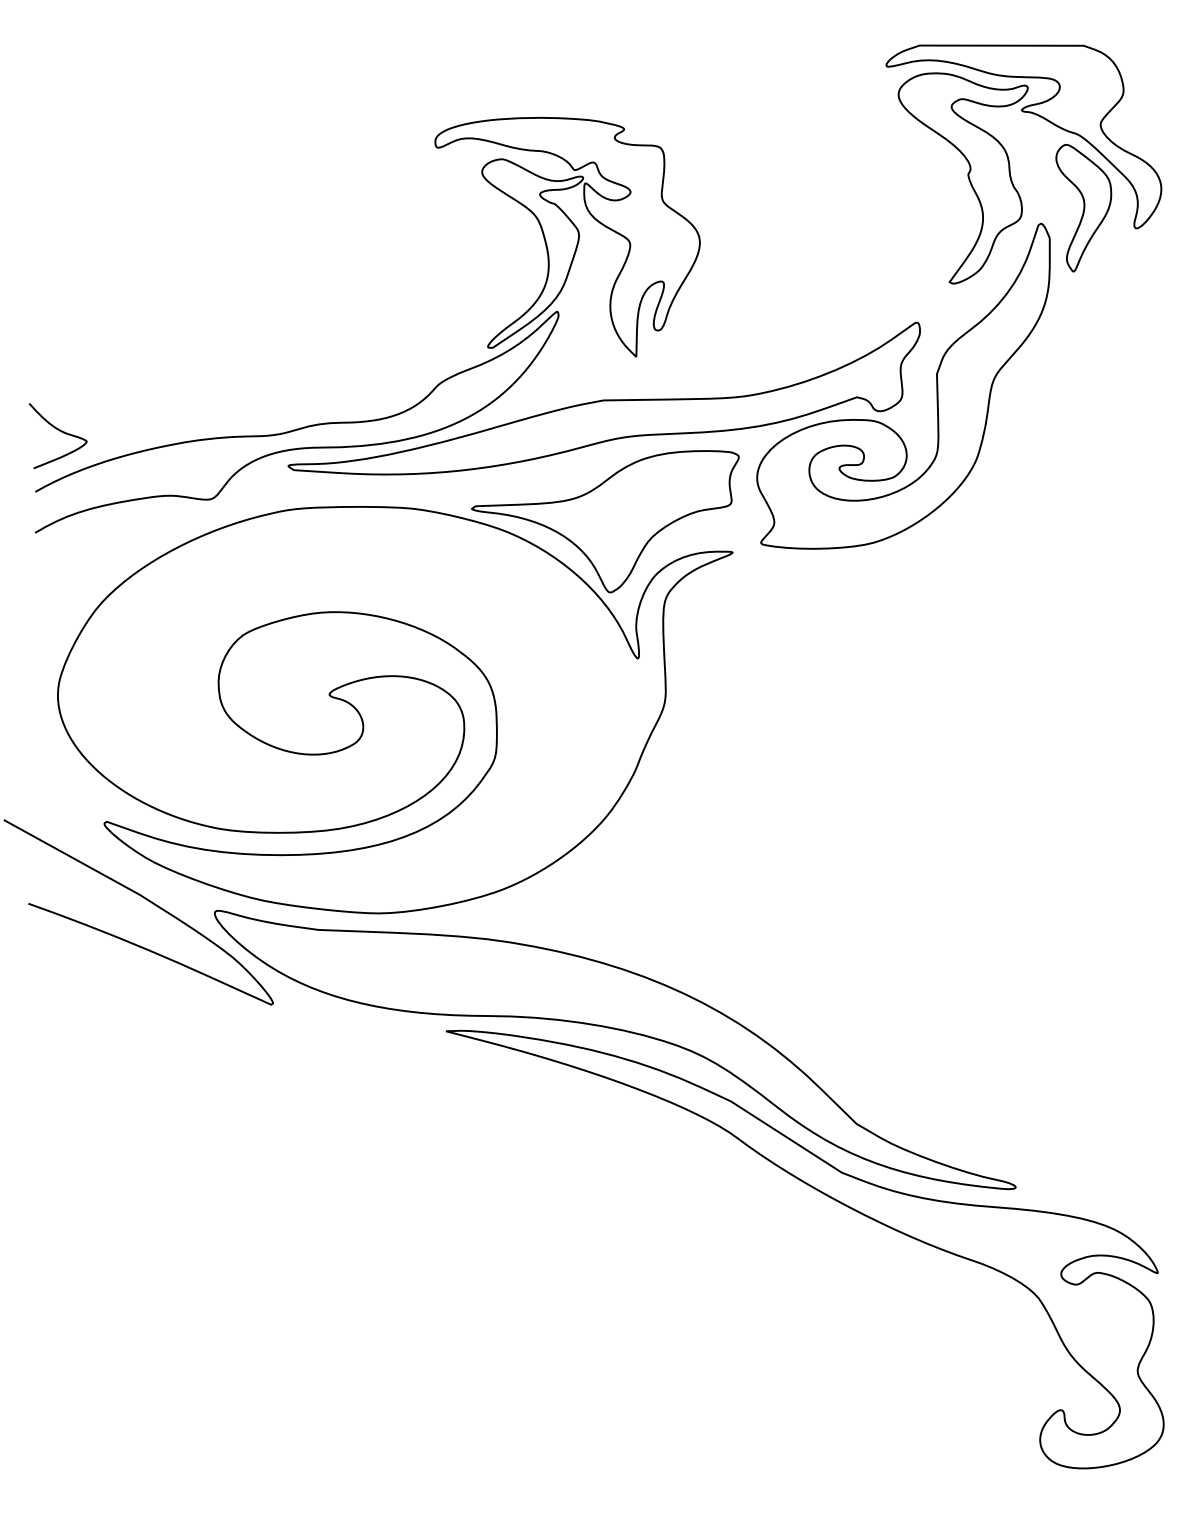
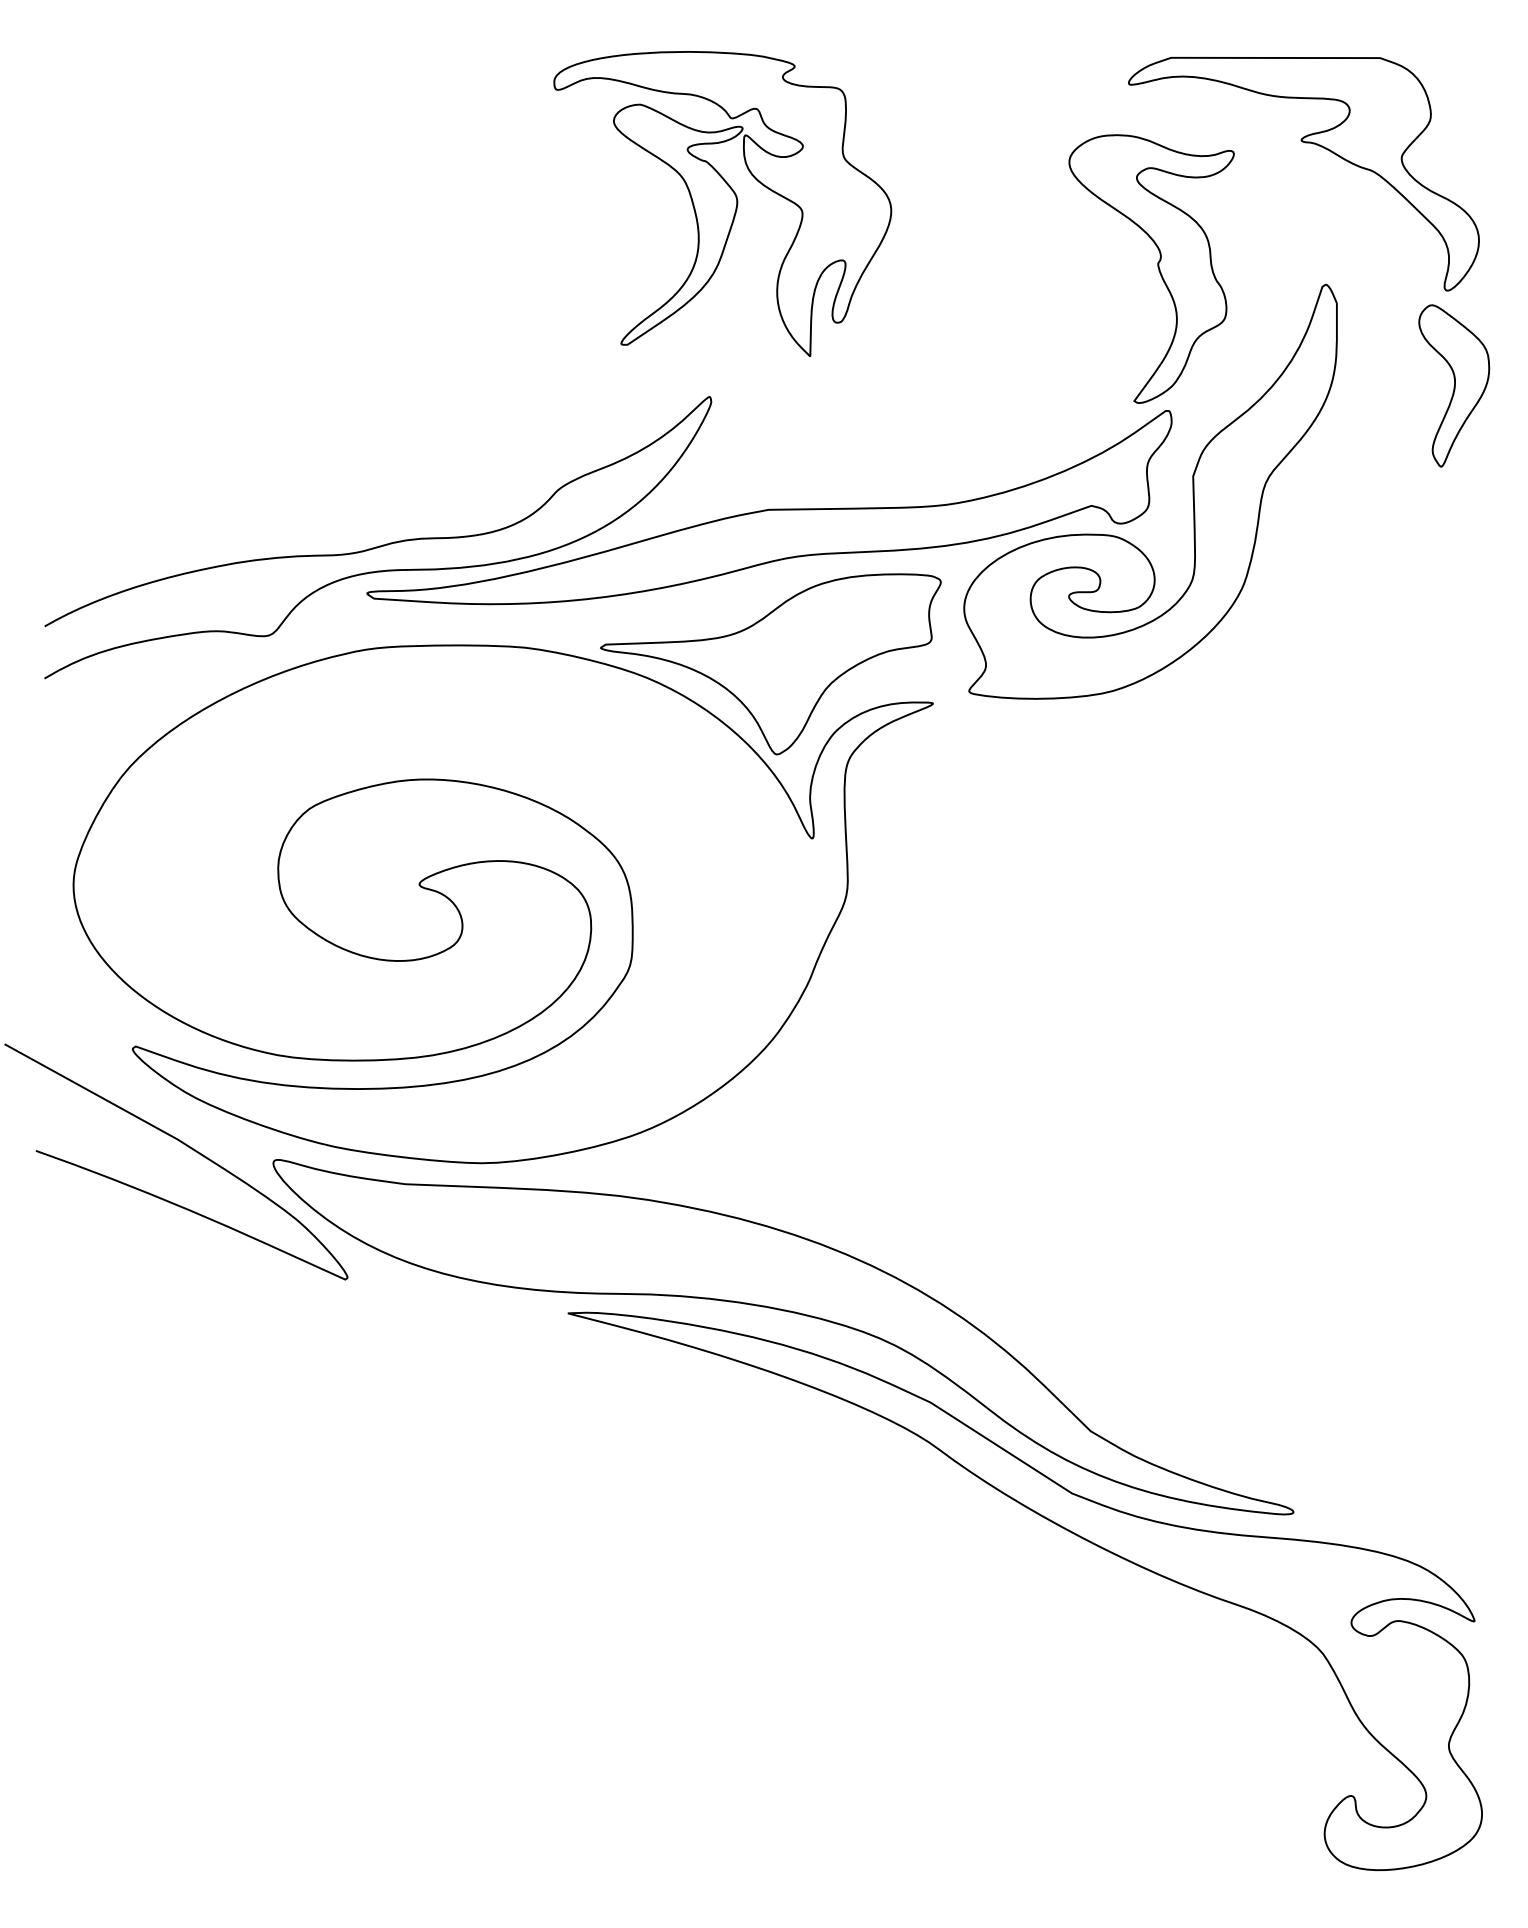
part: (967, 177) -> (1157, 267), moved
part: (1084, 207) -> (1454, 385), moved
part: (567, 236) -> (722, 203), moved
curve: (60, 431) -> (76, 549), removed

